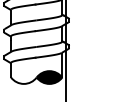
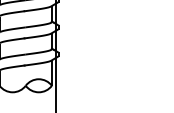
fill: (49, 77) -> (38, 85), removed

